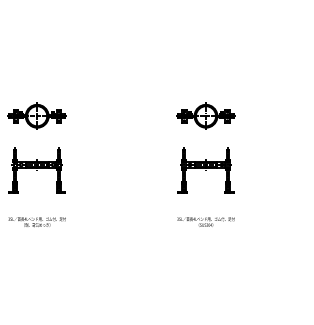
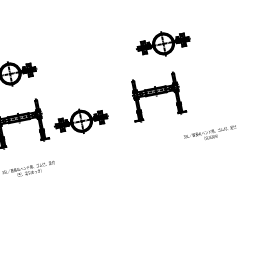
part: (205, 170) -> (156, 96), moved
part: (102, 180) -> (80, 120), added
text: (205, 221) -> (210, 134), moved

